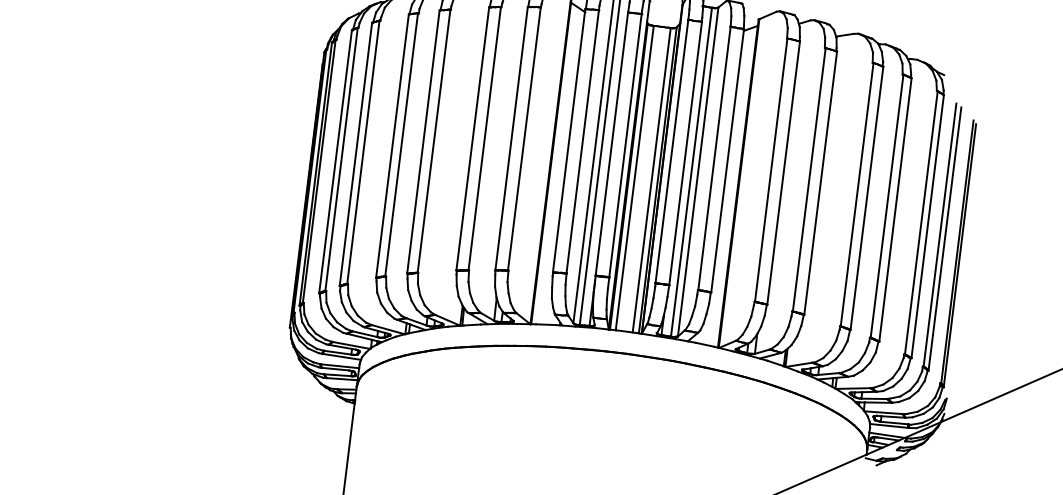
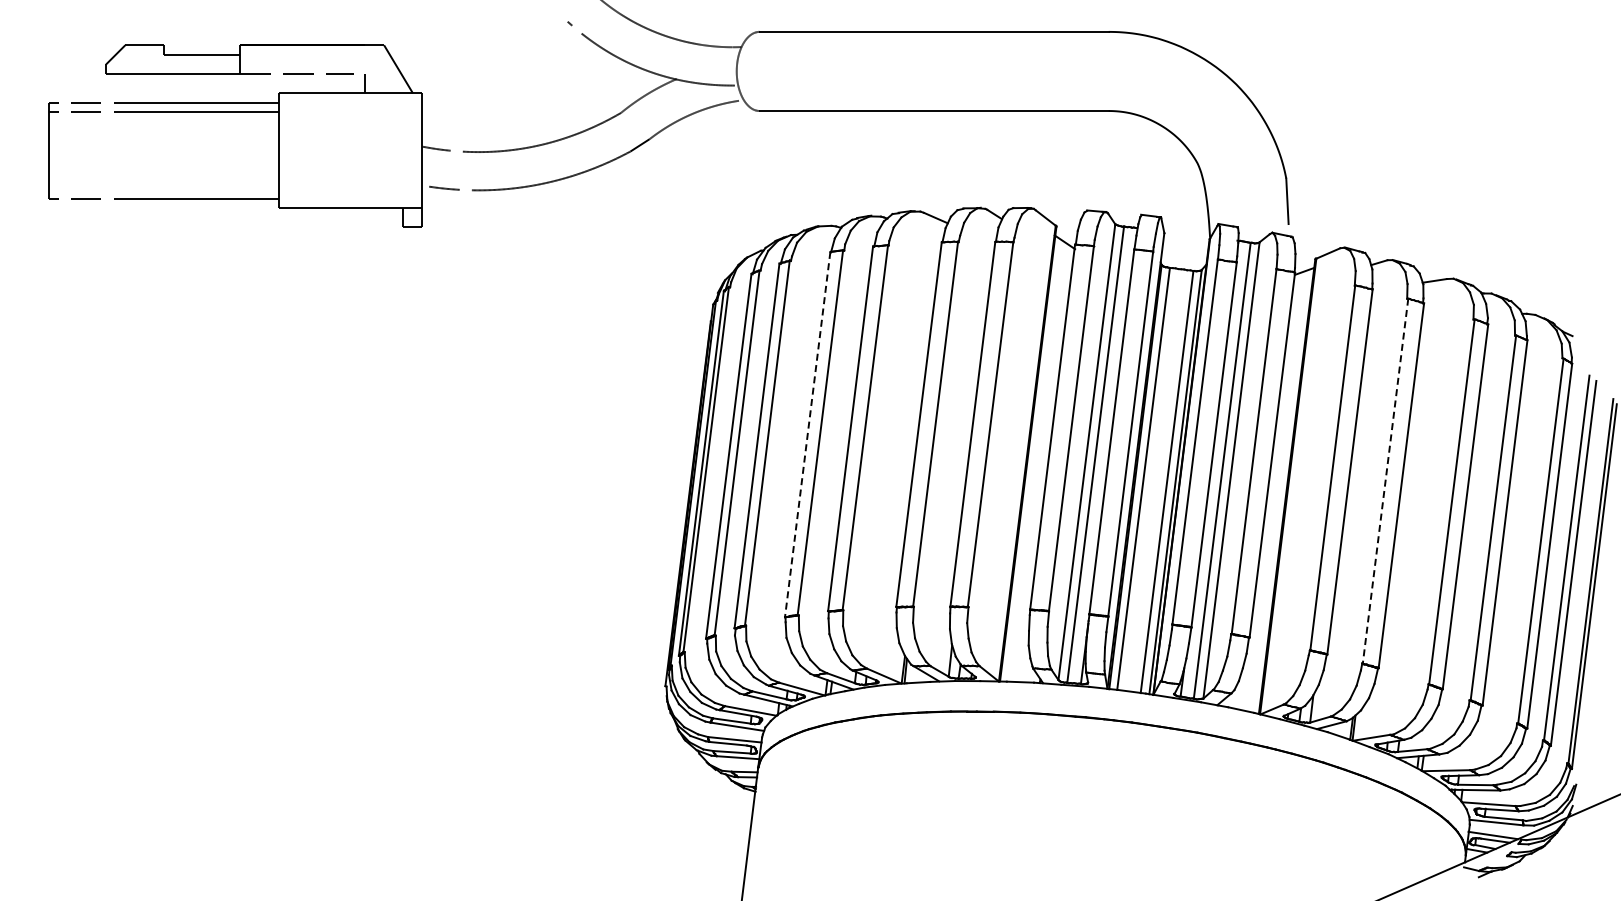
line: (392, 146) -> (807, 435), solid -> dashed
line: (809, 179) -> (1385, 481), solid -> dashed

